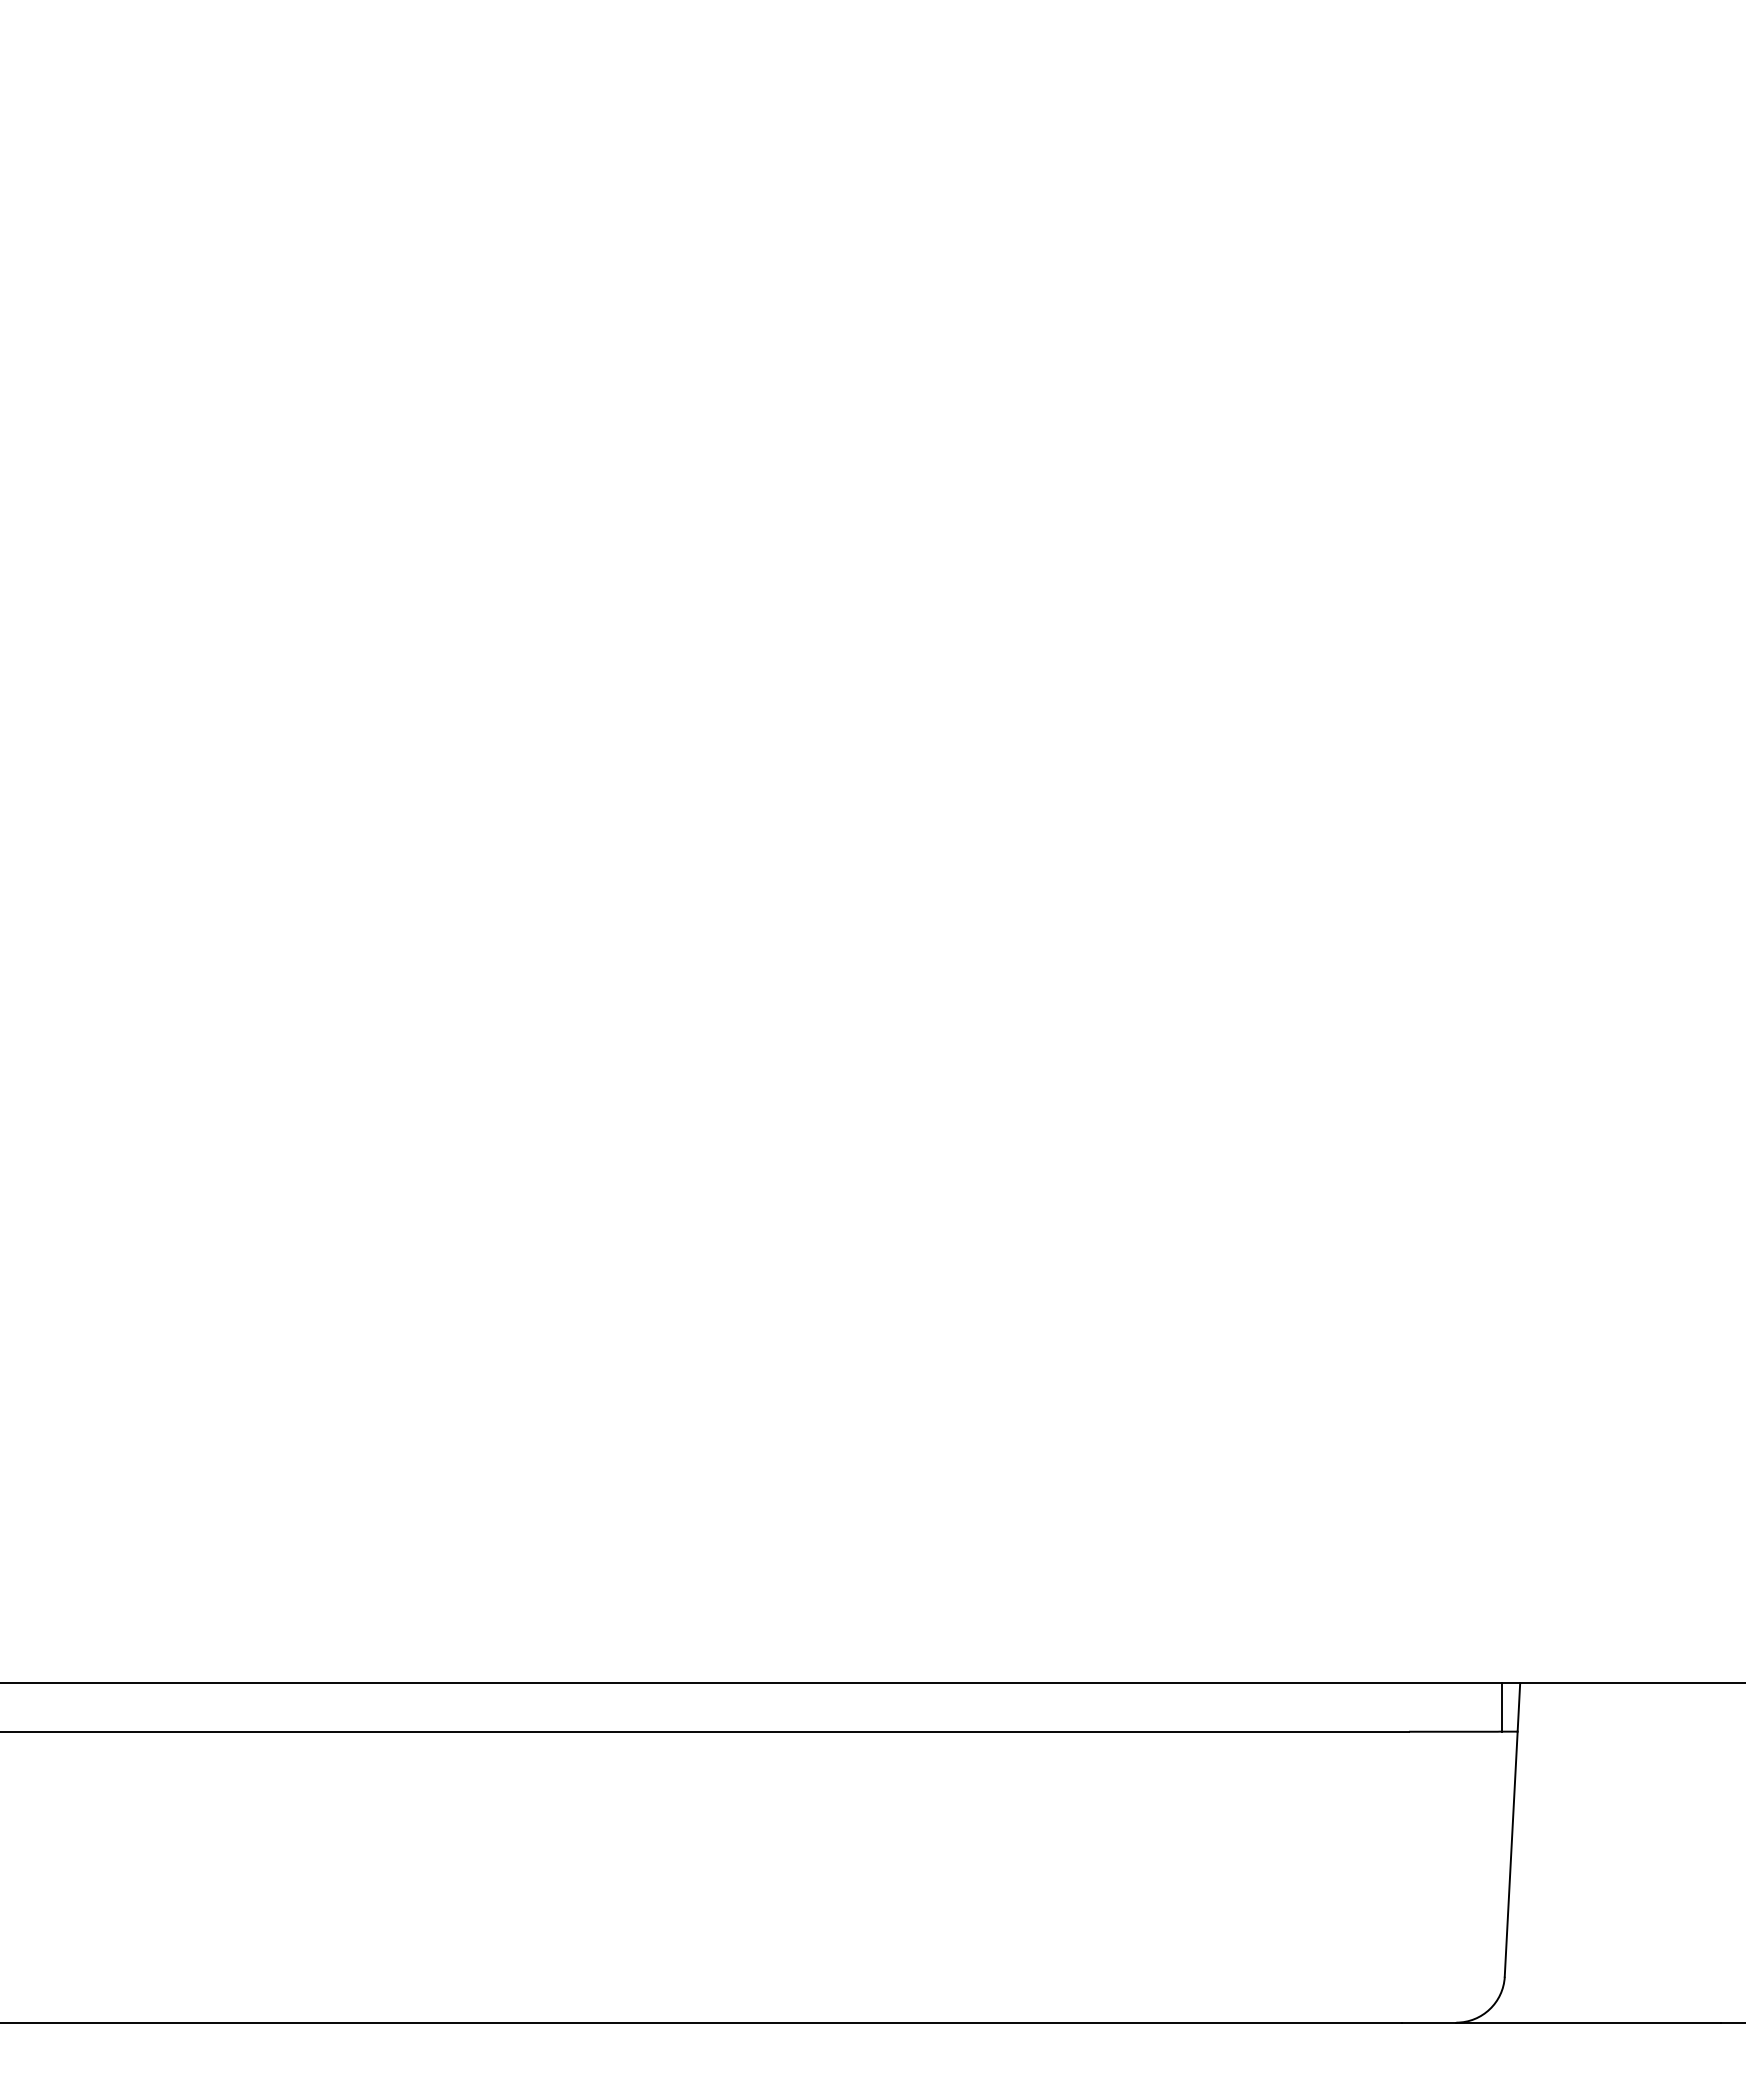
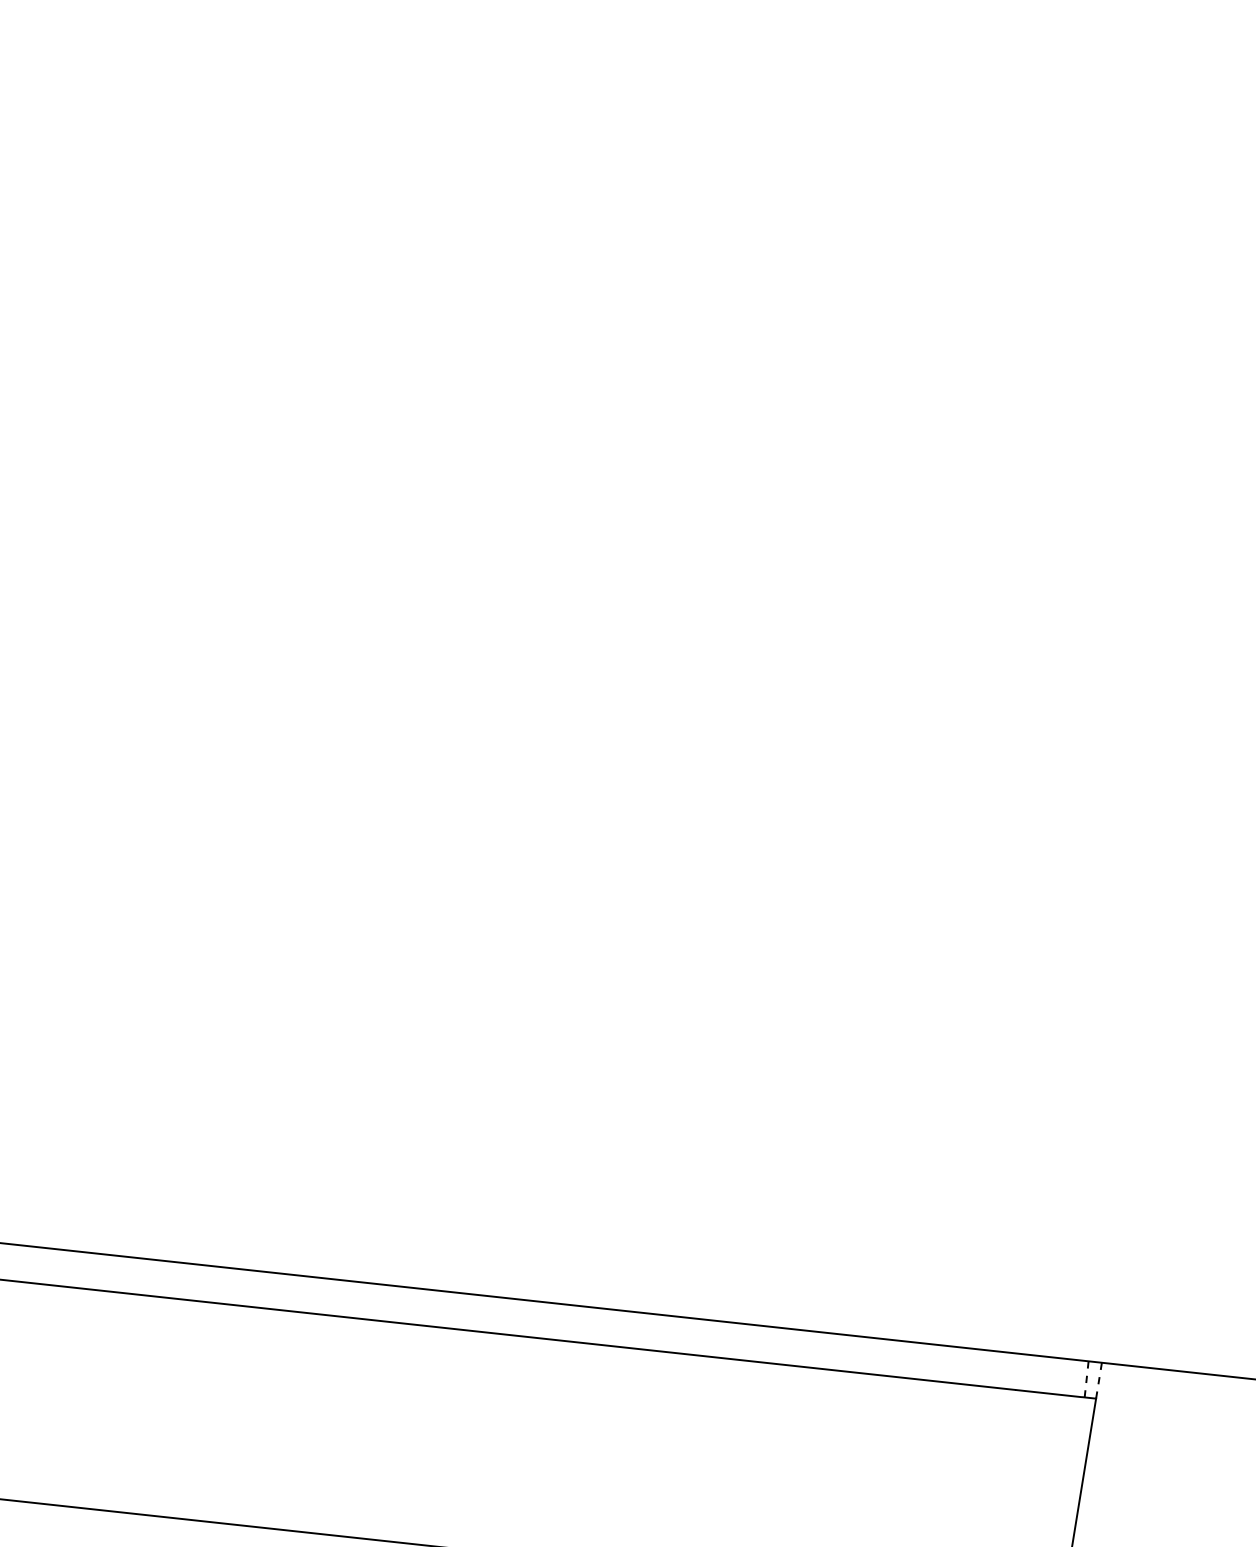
line: (1518, 1706) -> (1098, 1379), solid -> dashed
line: (1502, 1707) -> (1086, 1379), solid -> dashed

